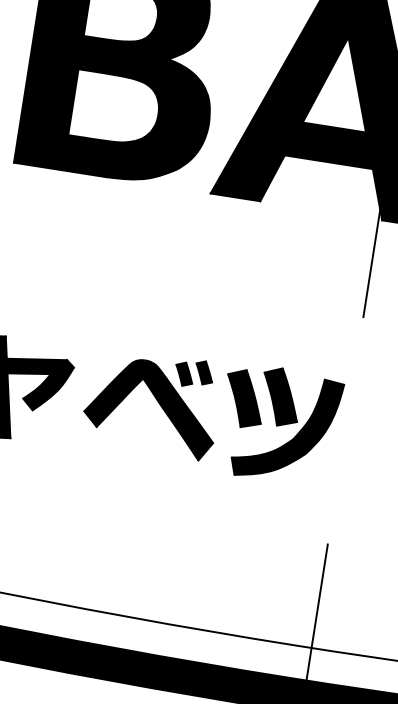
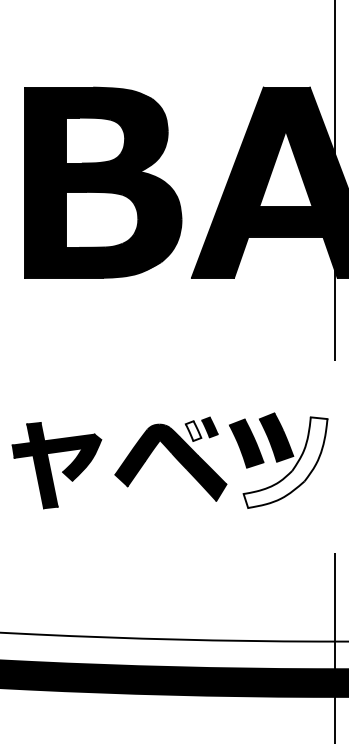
fill: (184, 374) -> (193, 431), removed
fill: (286, 428) -> (285, 462), removed

